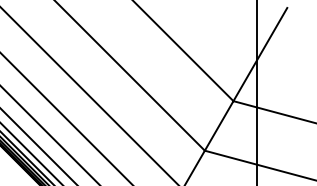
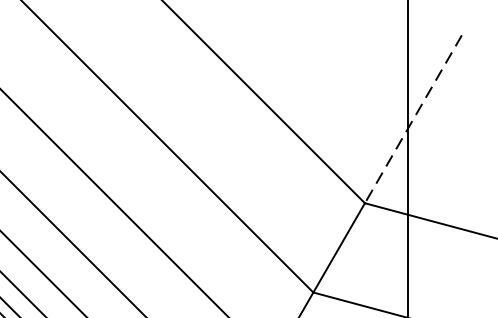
line: (260, 54) -> (413, 119), solid -> dashed

